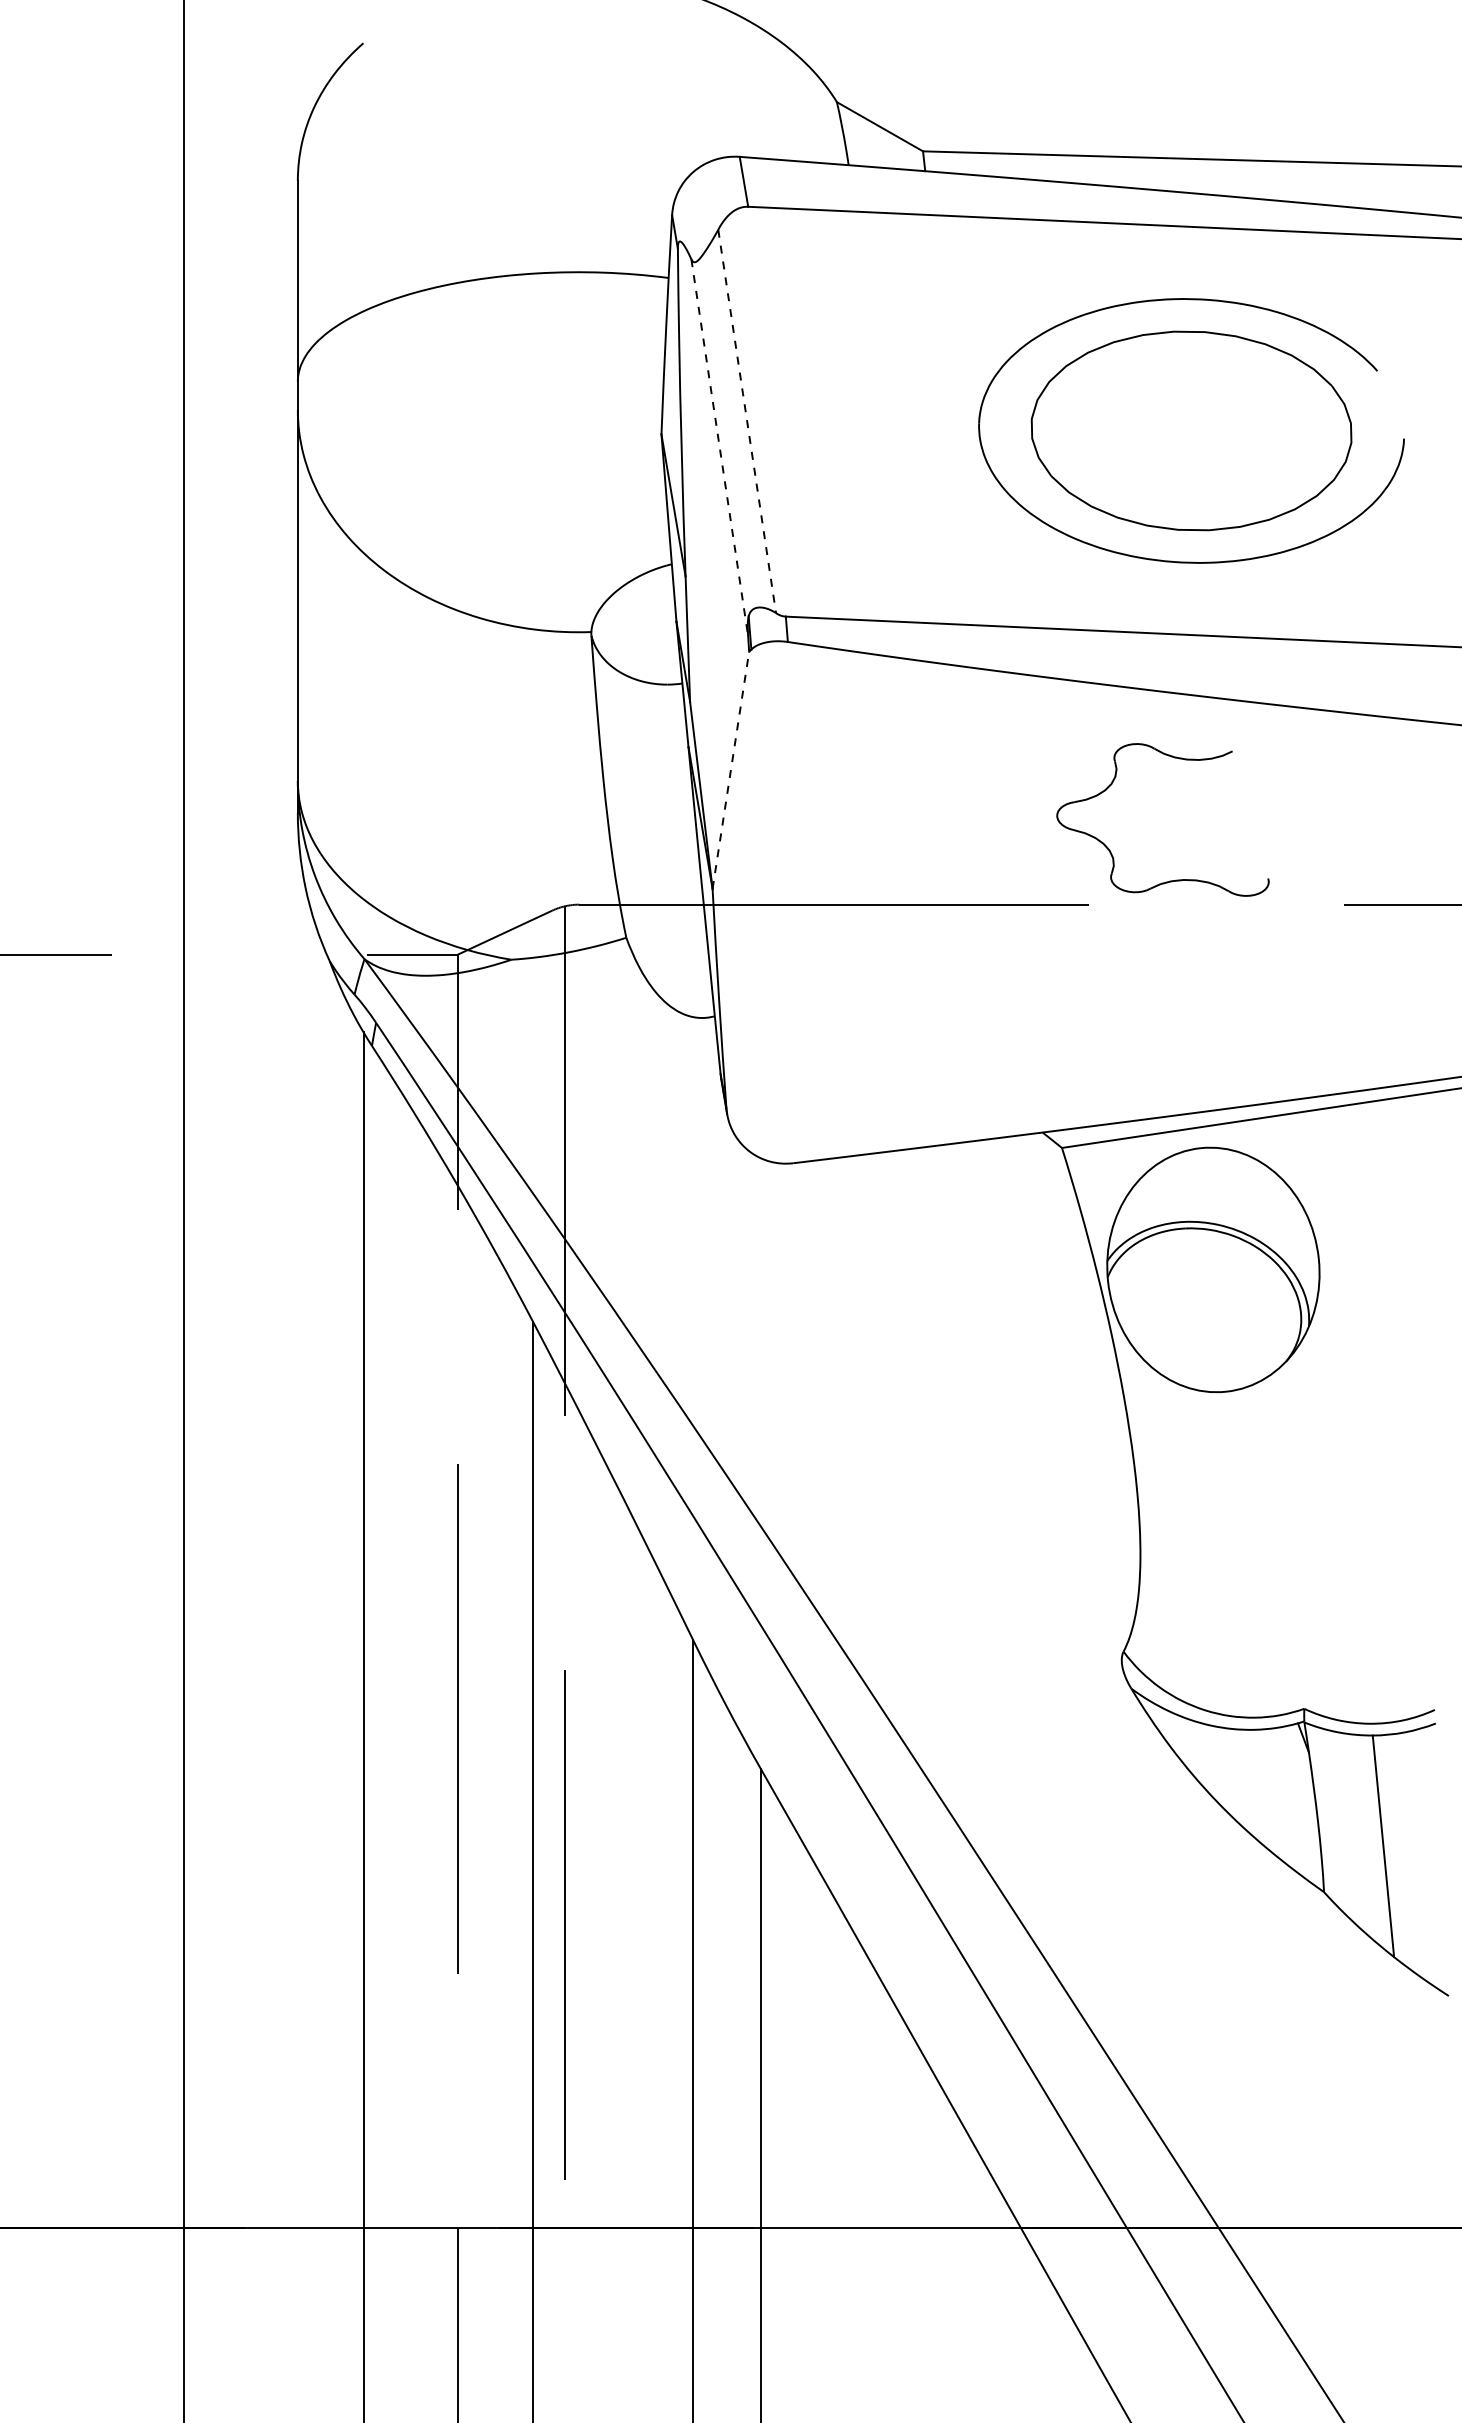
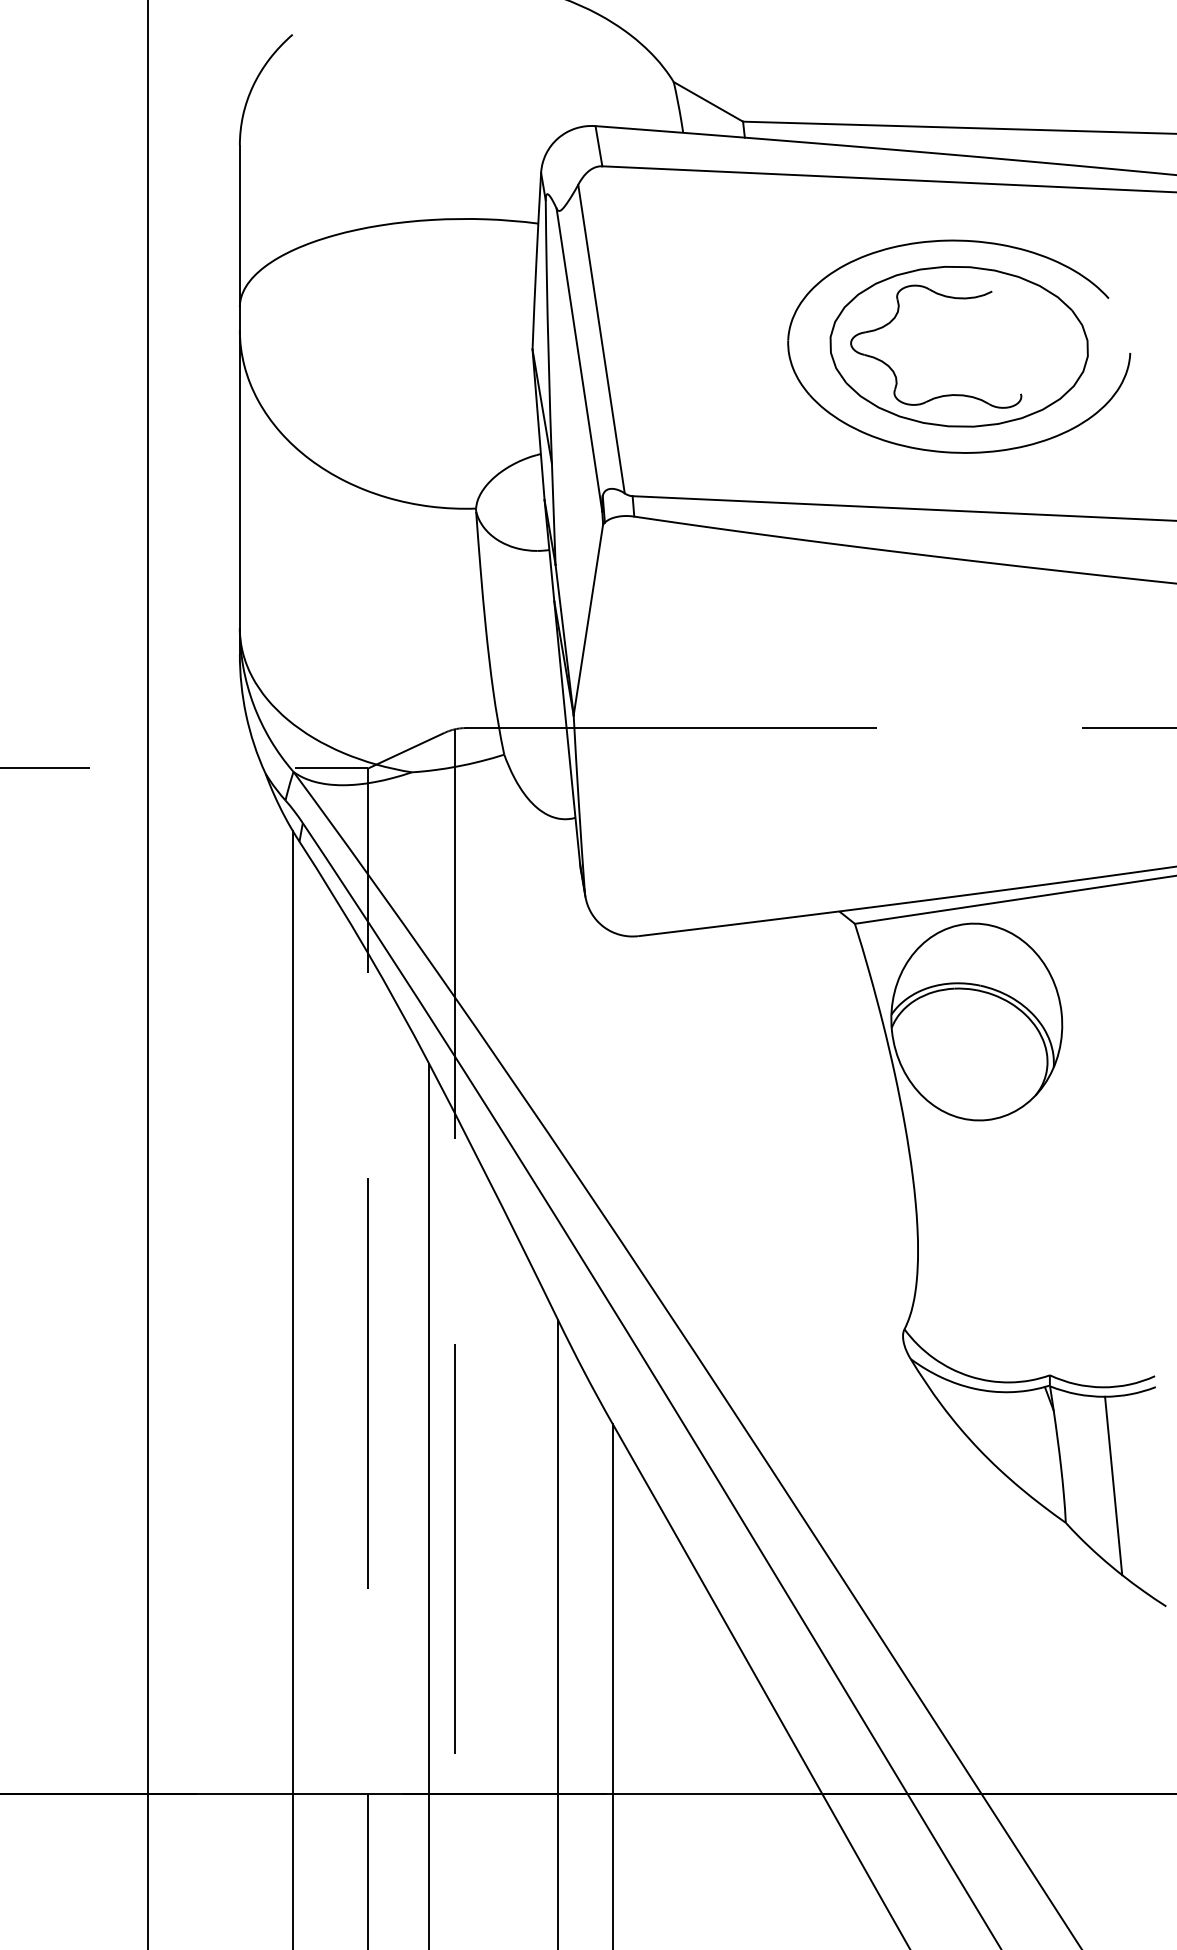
line: (747, 421) -> (601, 339), dashed -> solid
line: (719, 447) -> (579, 360), dashed -> solid
line: (730, 769) -> (588, 619), dashed -> solid
part: (1110, 850) -> (893, 371), moved

